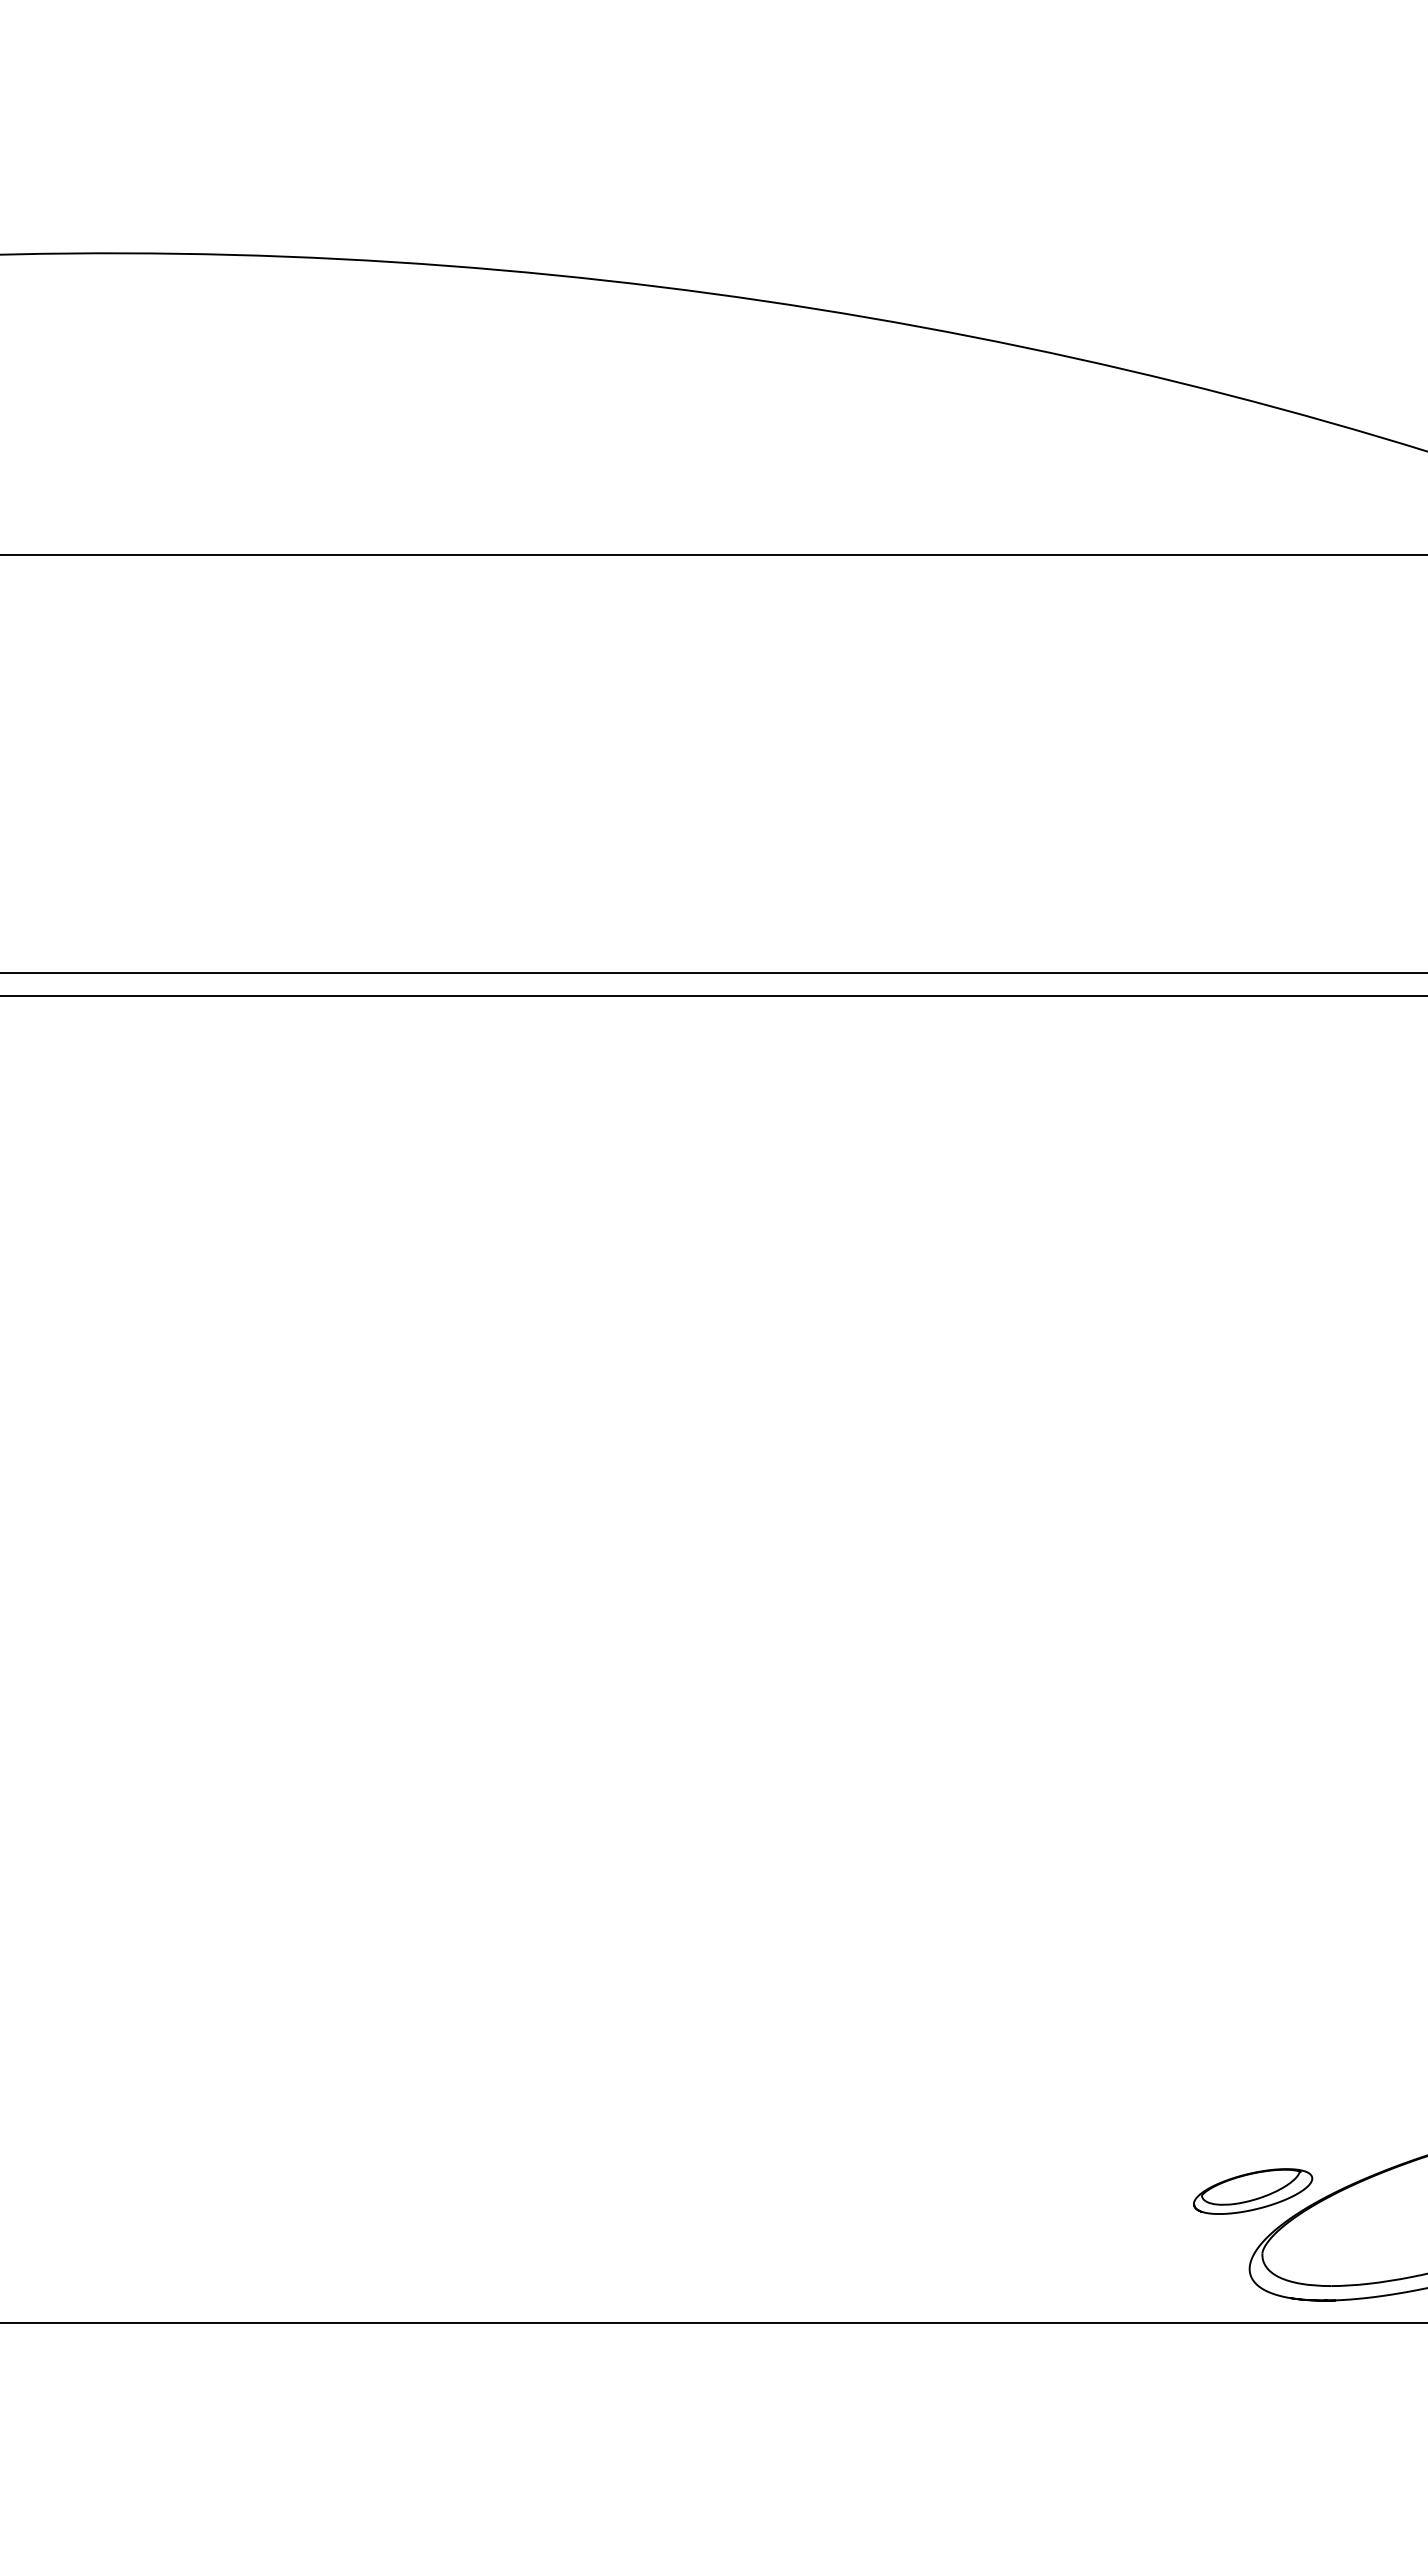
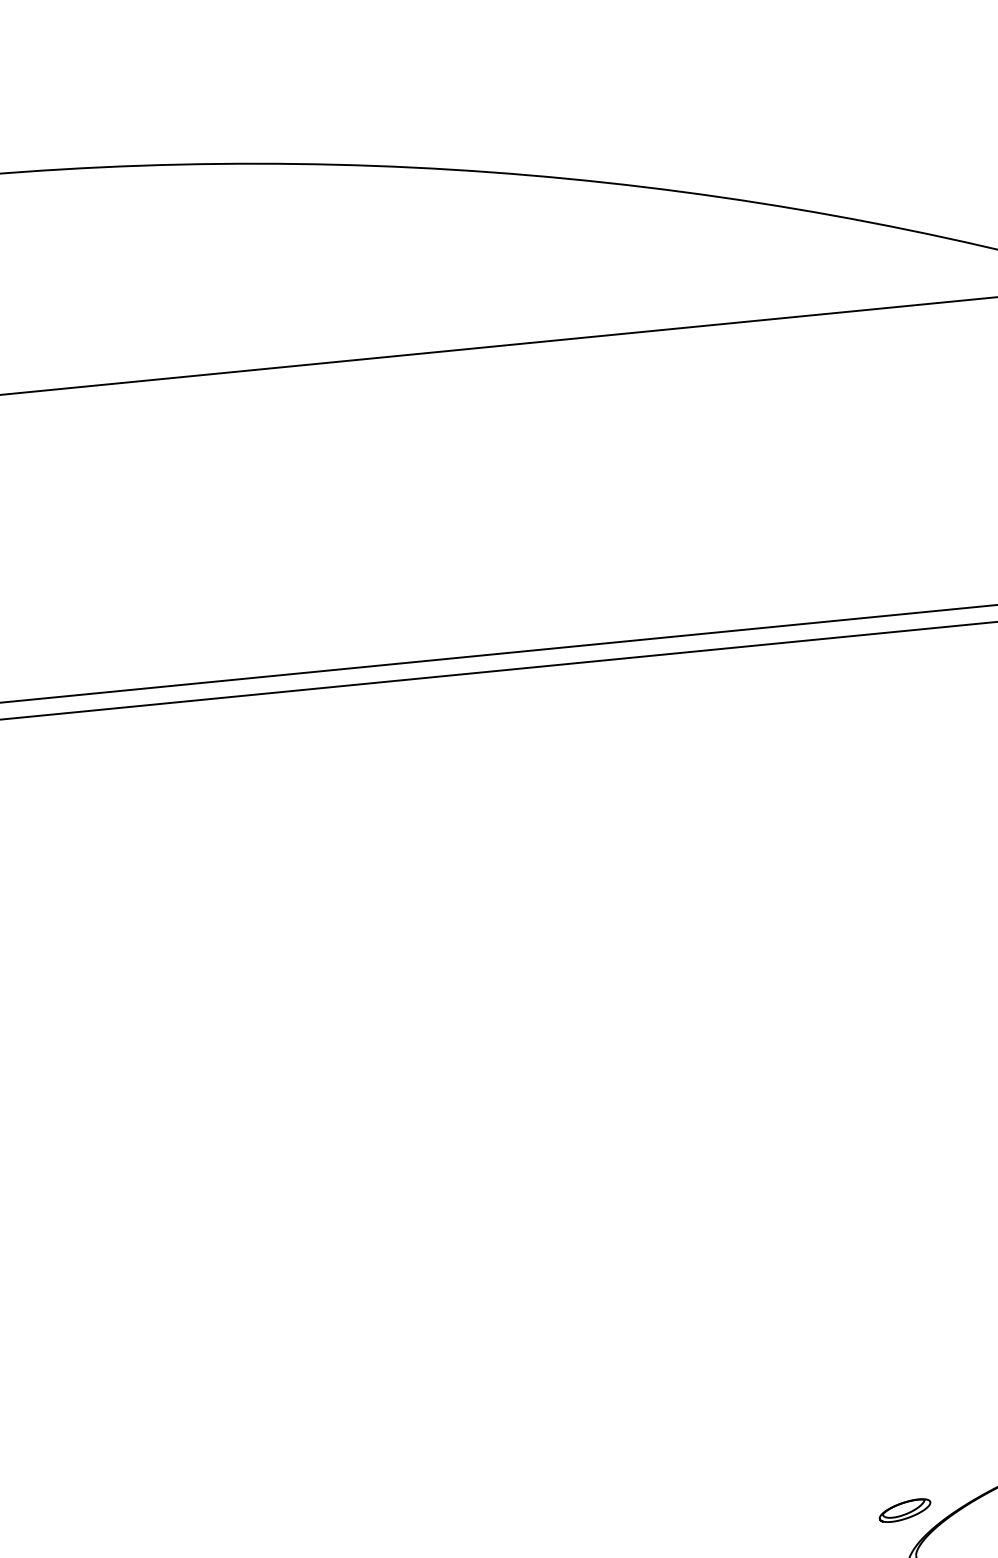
part: (1253, 2191) -> (905, 1510), size x0.6

